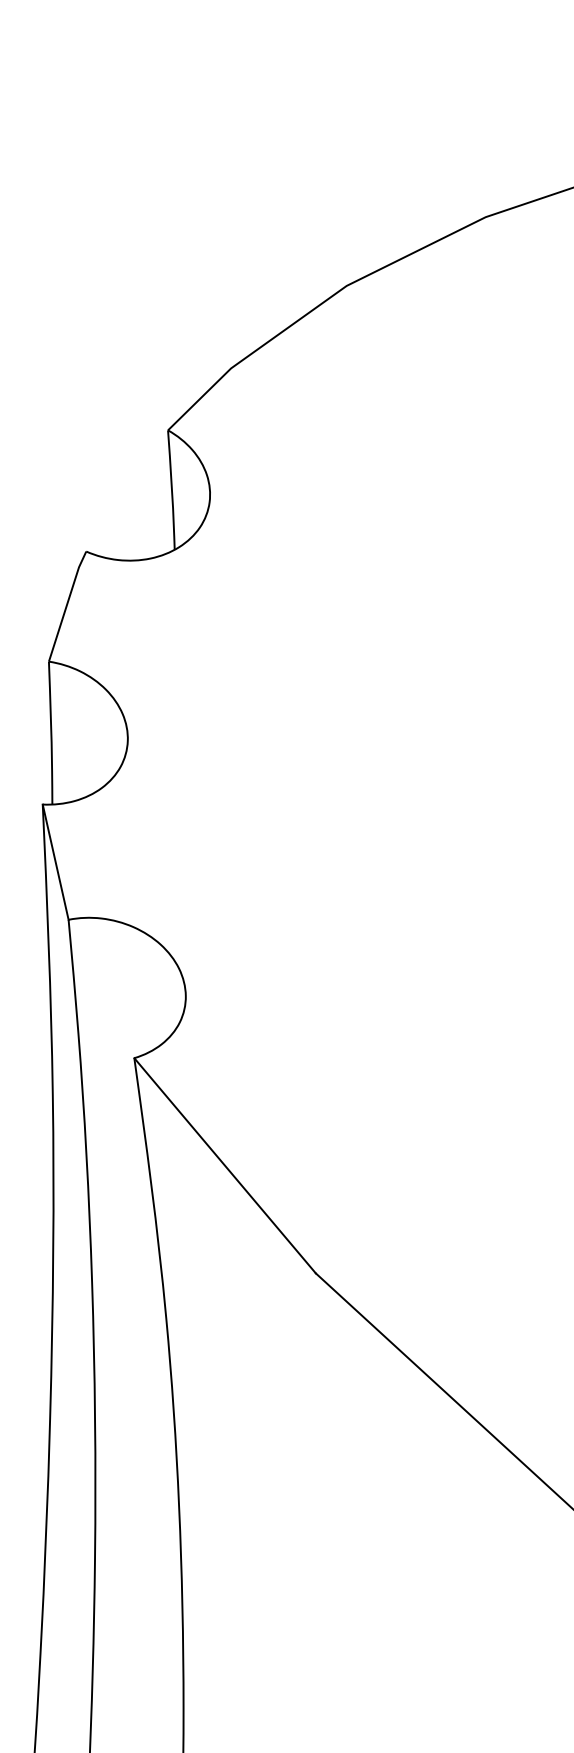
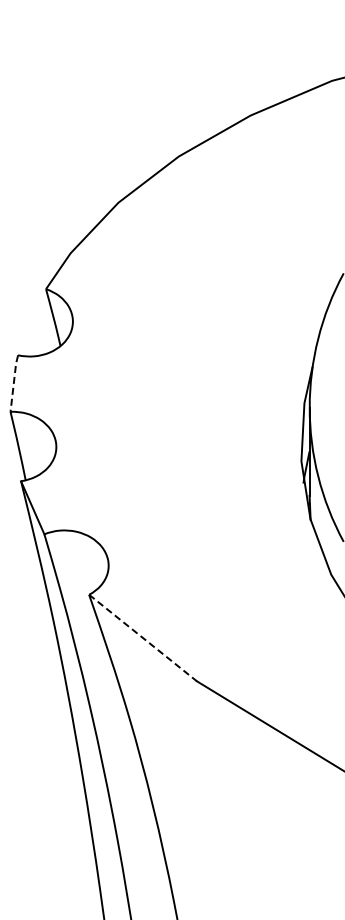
line: (65, 606) -> (13, 383), solid -> dashed
line: (225, 1166) -> (143, 638), solid -> dashed

